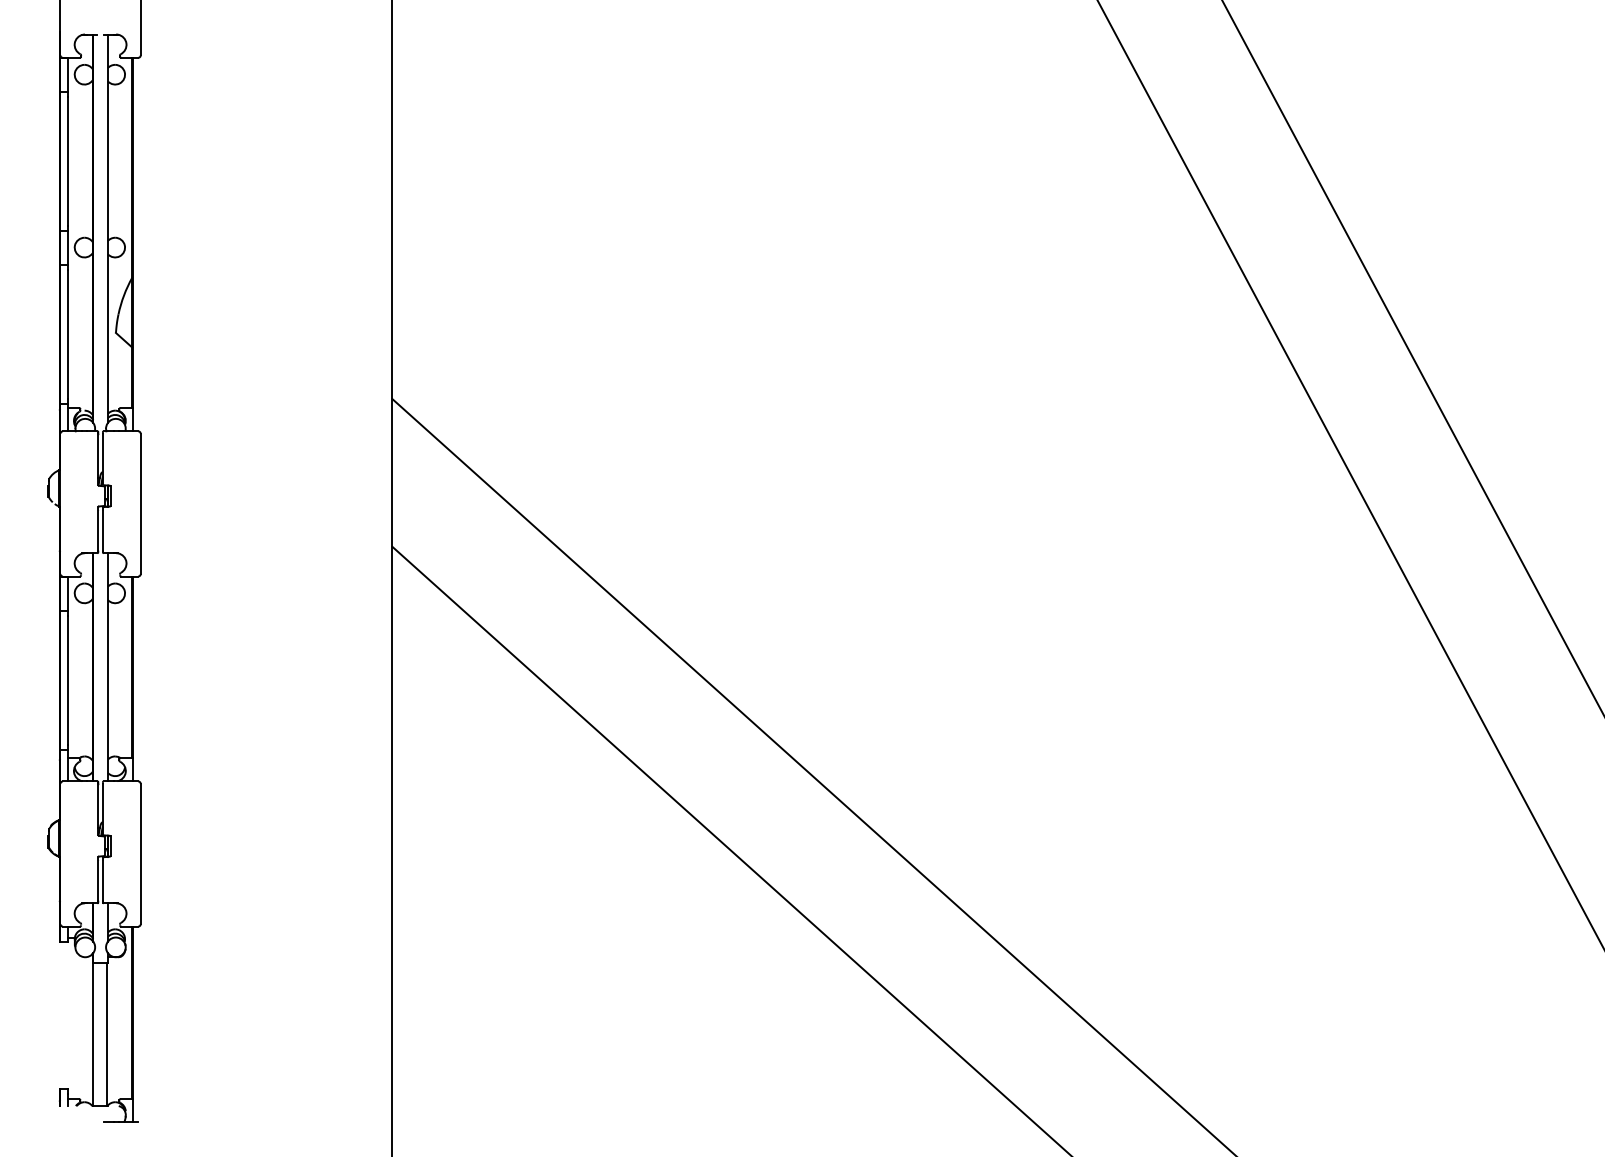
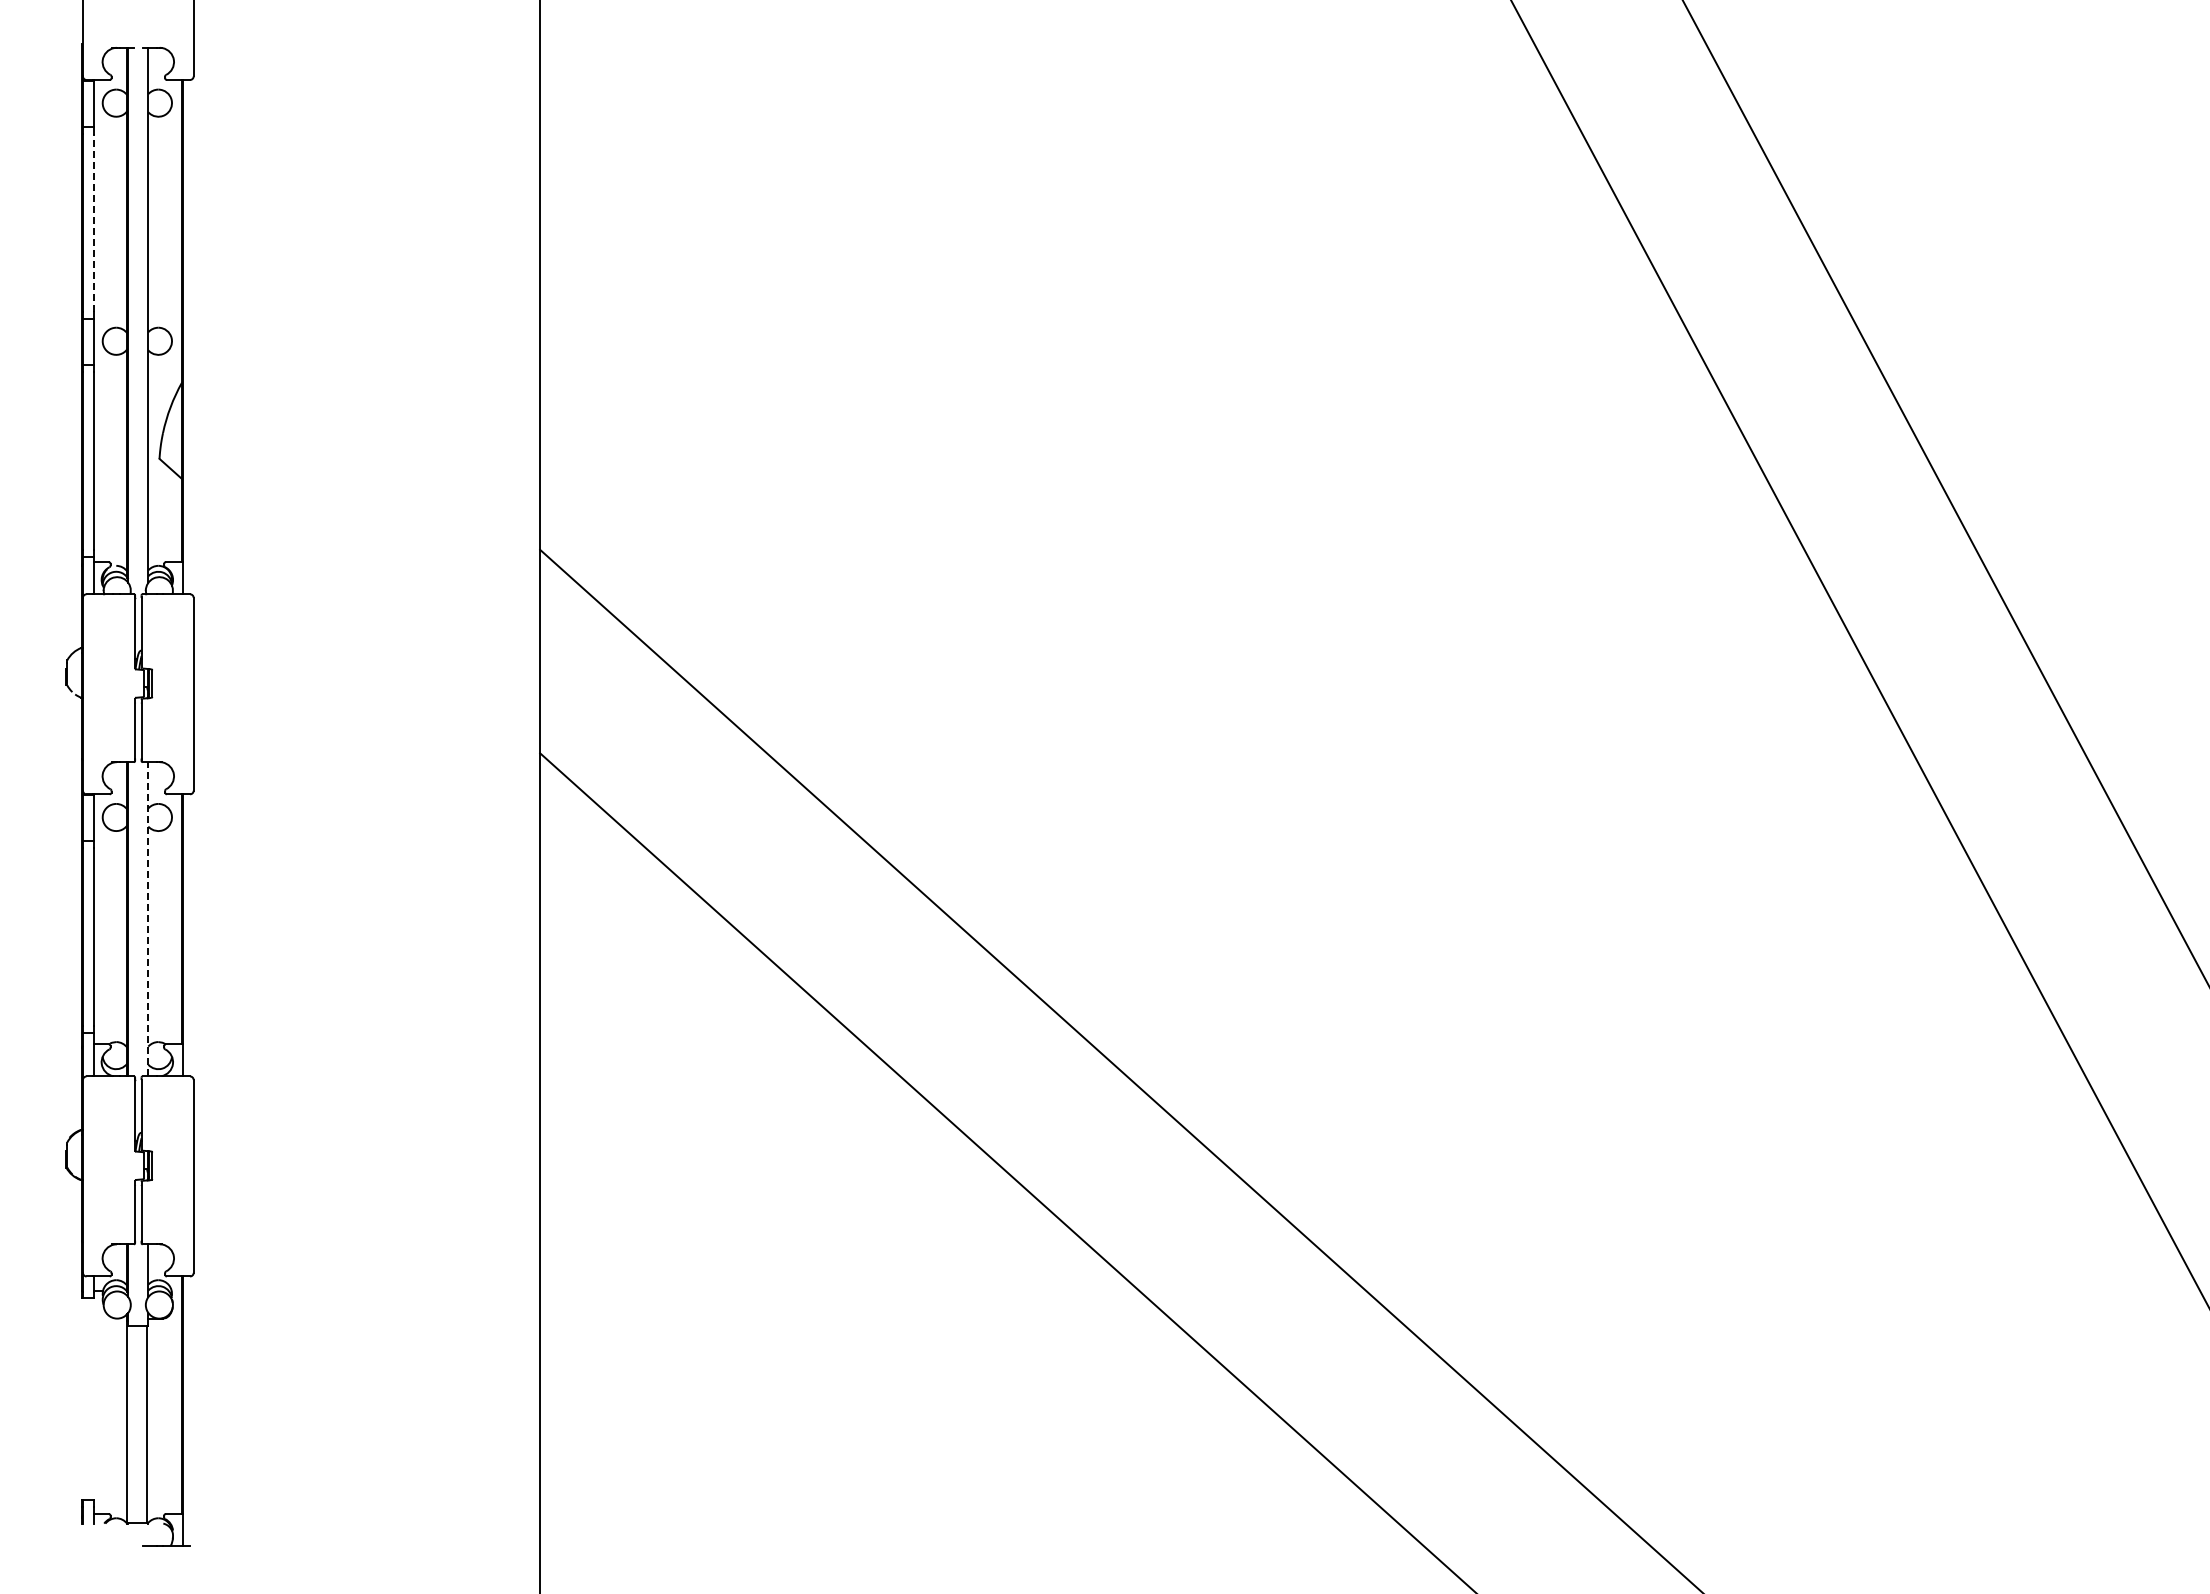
line: (68, 161) -> (93, 222), solid -> dashed
line: (107, 666) -> (148, 918), solid -> dashed

